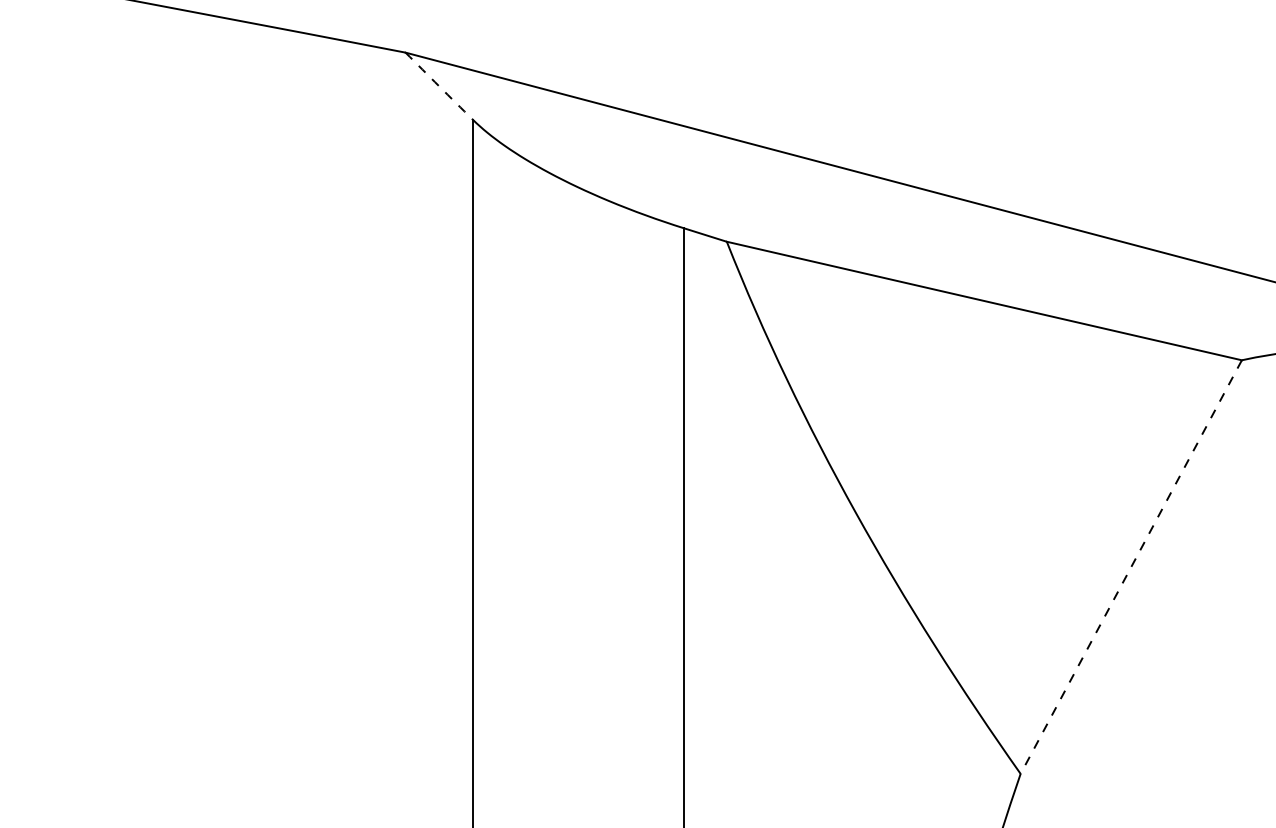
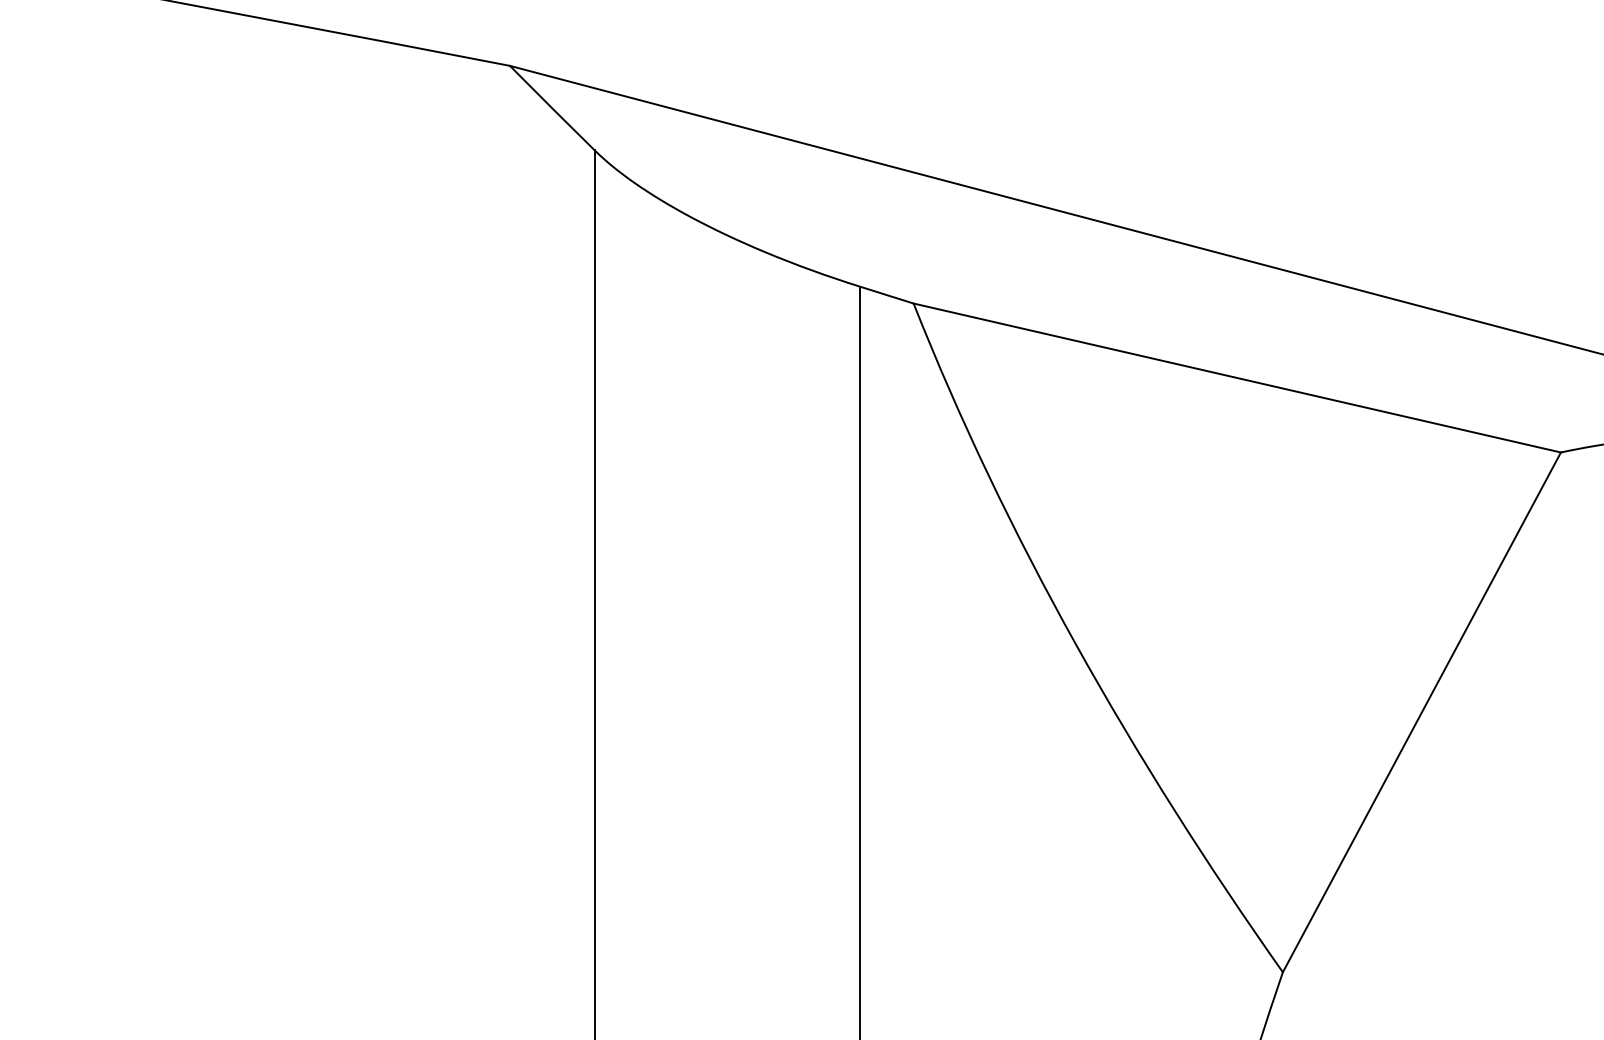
arc: (439, 86) -> (552, 108), dashed -> solid
line: (1130, 567) -> (1421, 712), dashed -> solid

